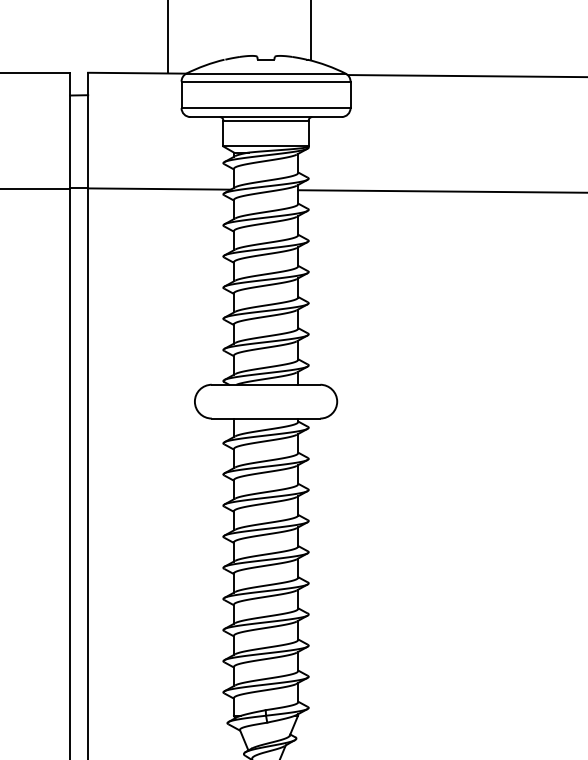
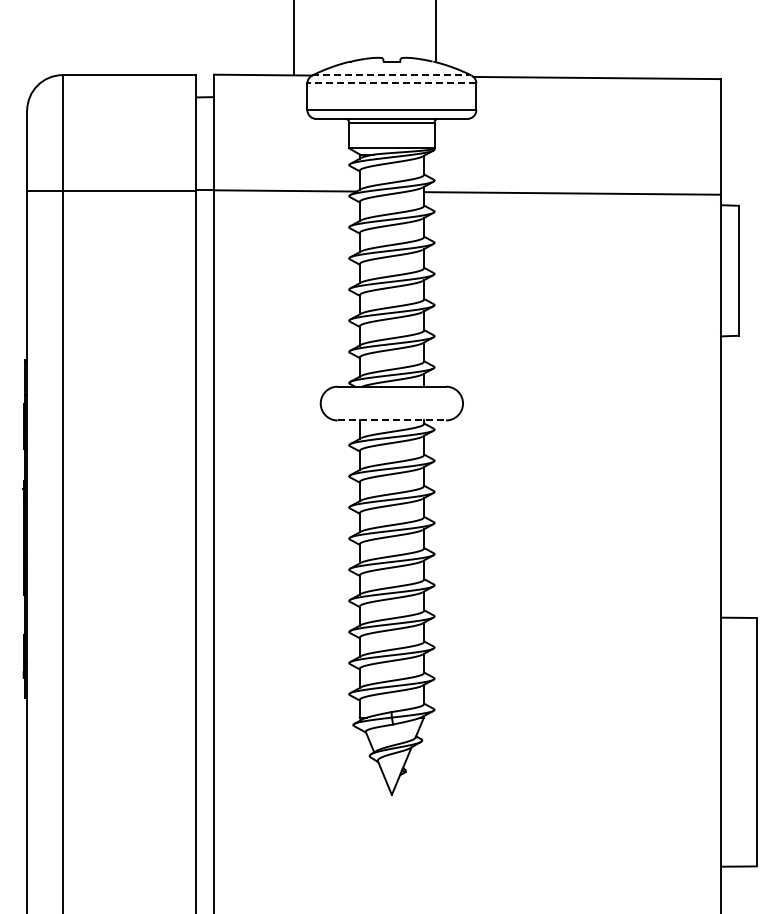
line: (265, 73) -> (391, 75), solid -> dashed
line: (265, 81) -> (391, 83), solid -> dashed
line: (266, 418) -> (392, 420), solid -> dashed

